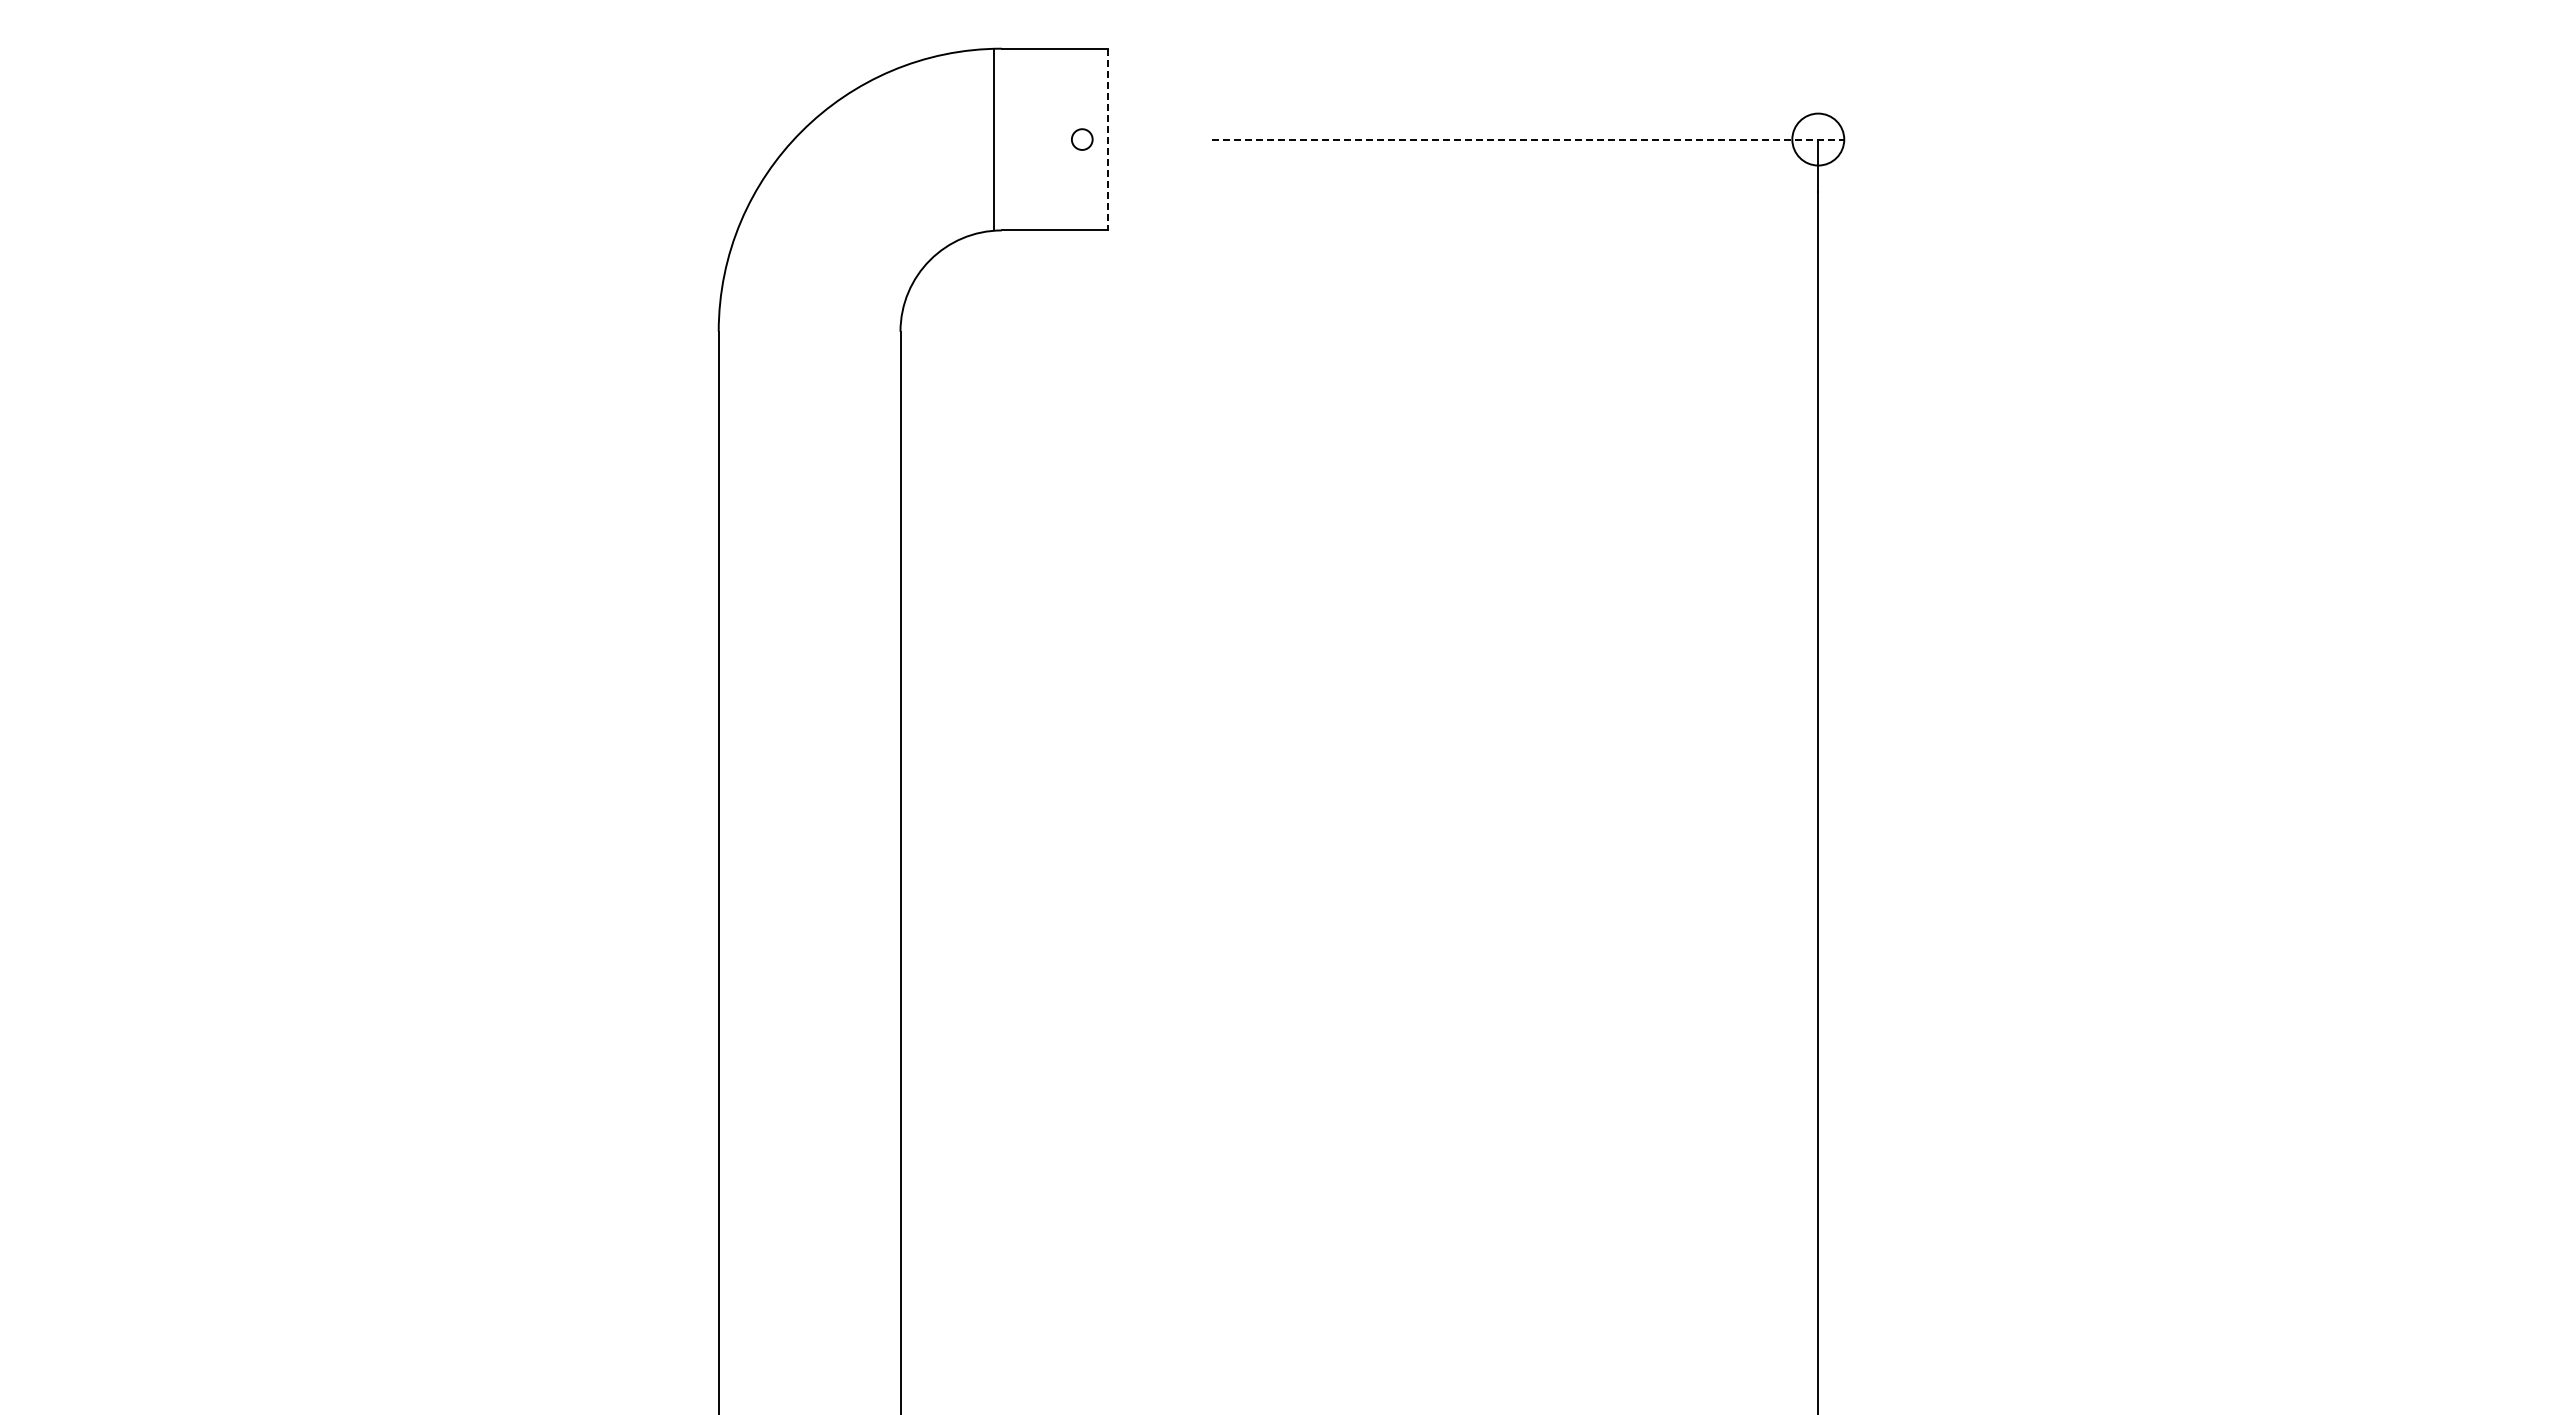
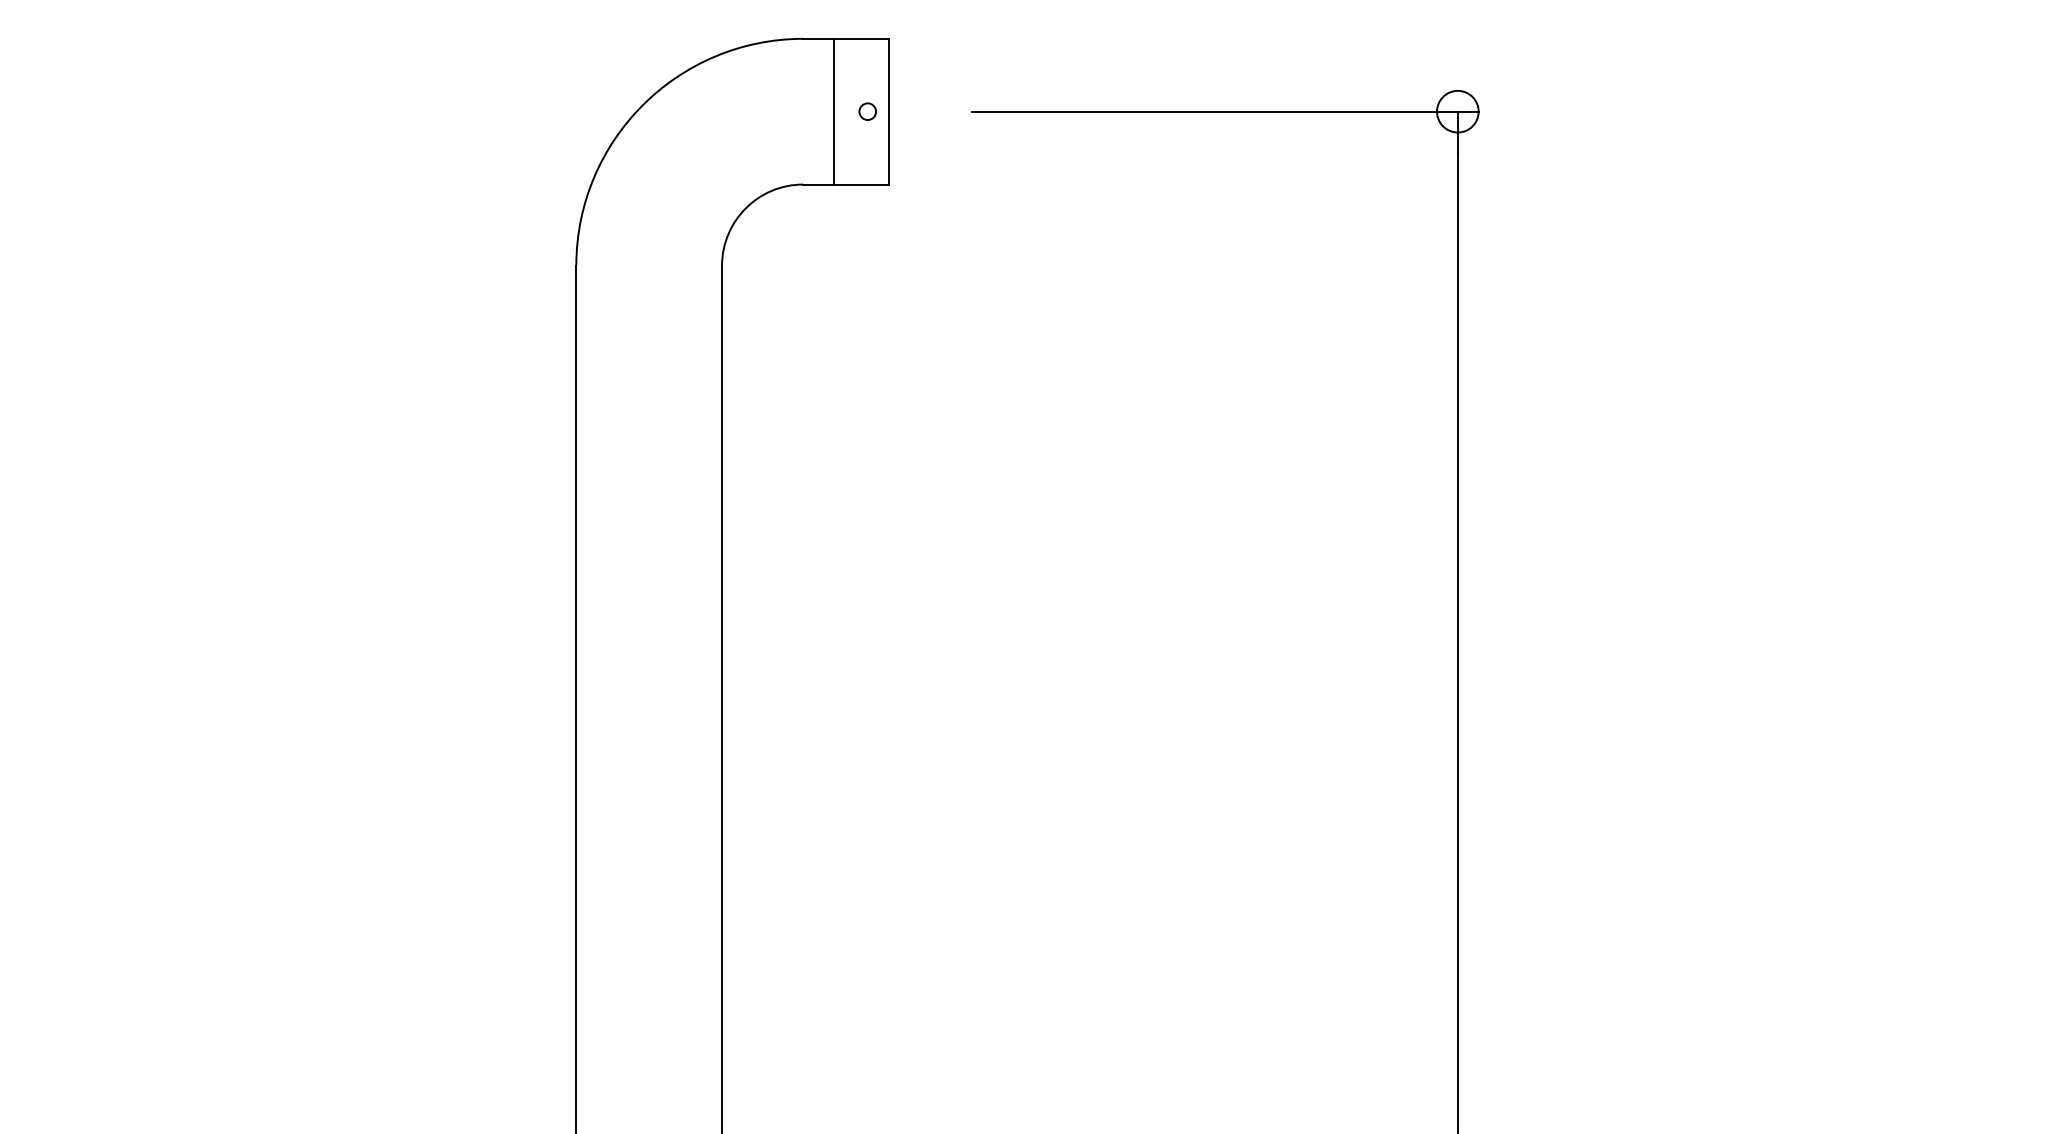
line: (993, 139) -> (834, 111), moved
line: (1108, 139) -> (888, 111), dashed -> solid
line: (1528, 139) -> (1225, 111), dashed -> solid

